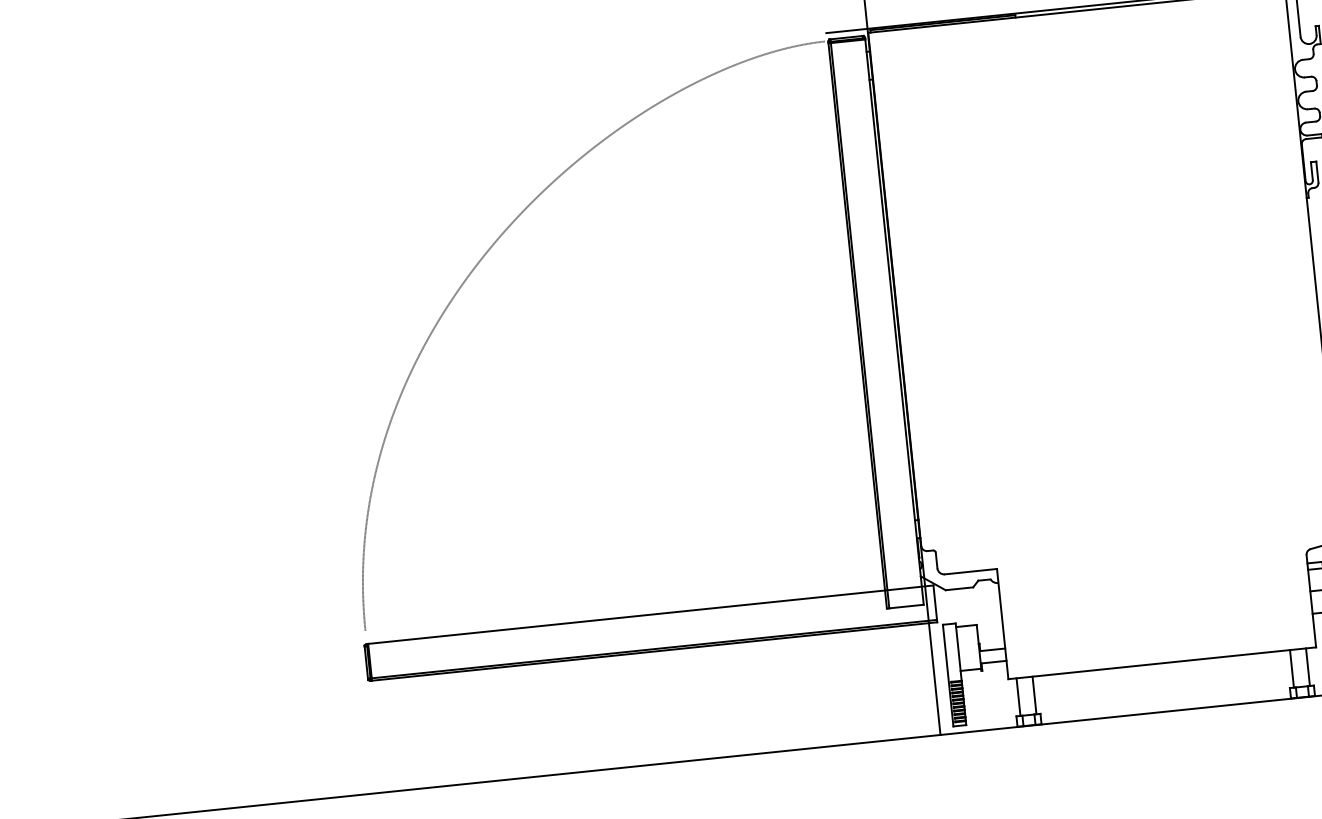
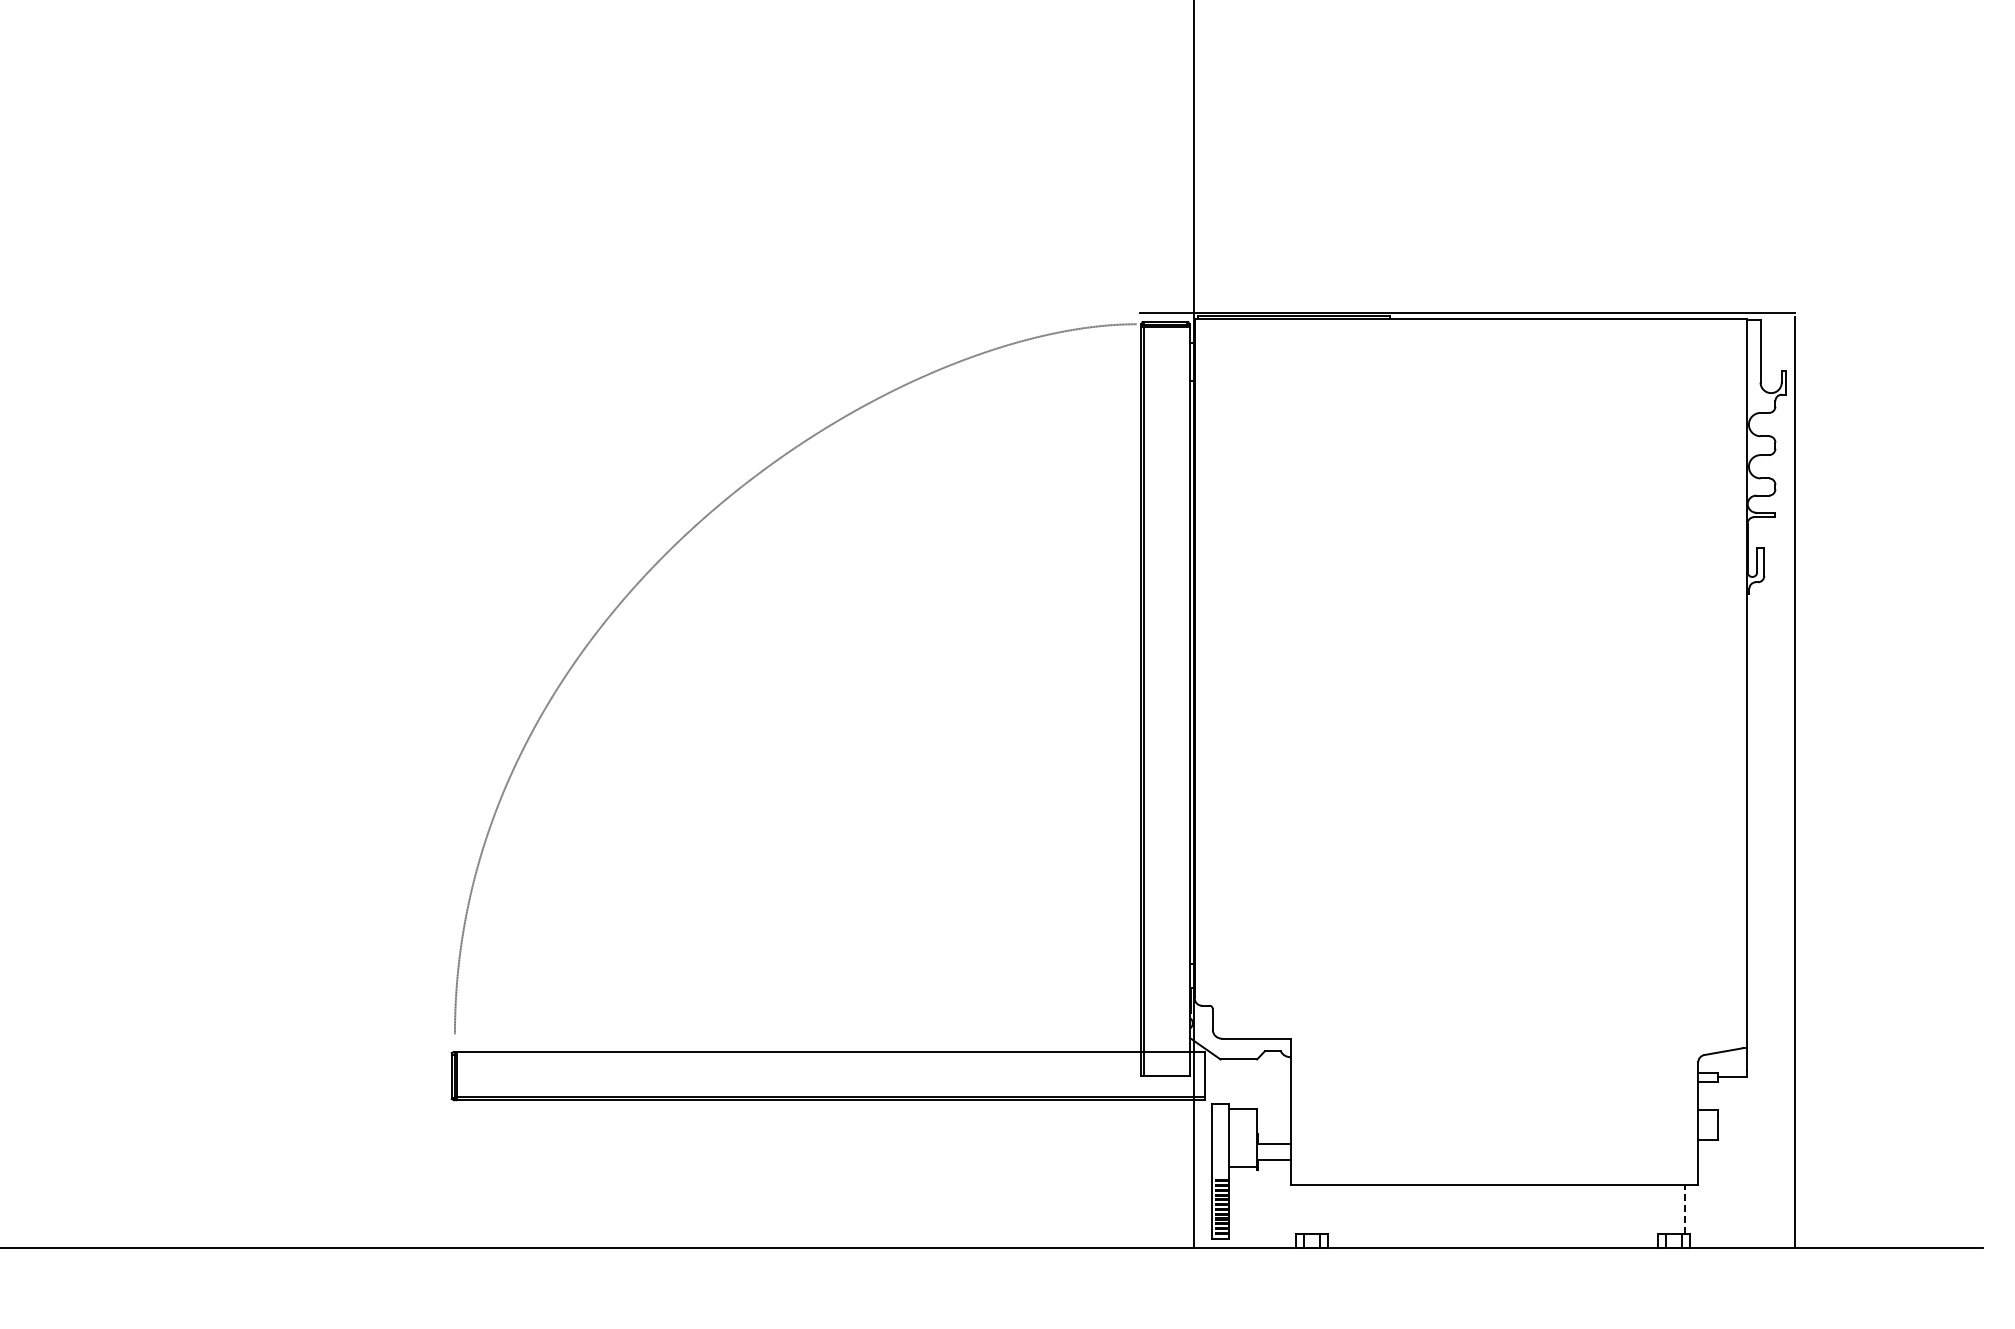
line: (1307, 667) -> (1684, 1209), solid -> dashed
line: (1291, 668) -> (1663, 1209), removed
line: (1034, 695) -> (1322, 1209), removed
line: (1018, 697) -> (1301, 1209), removed

